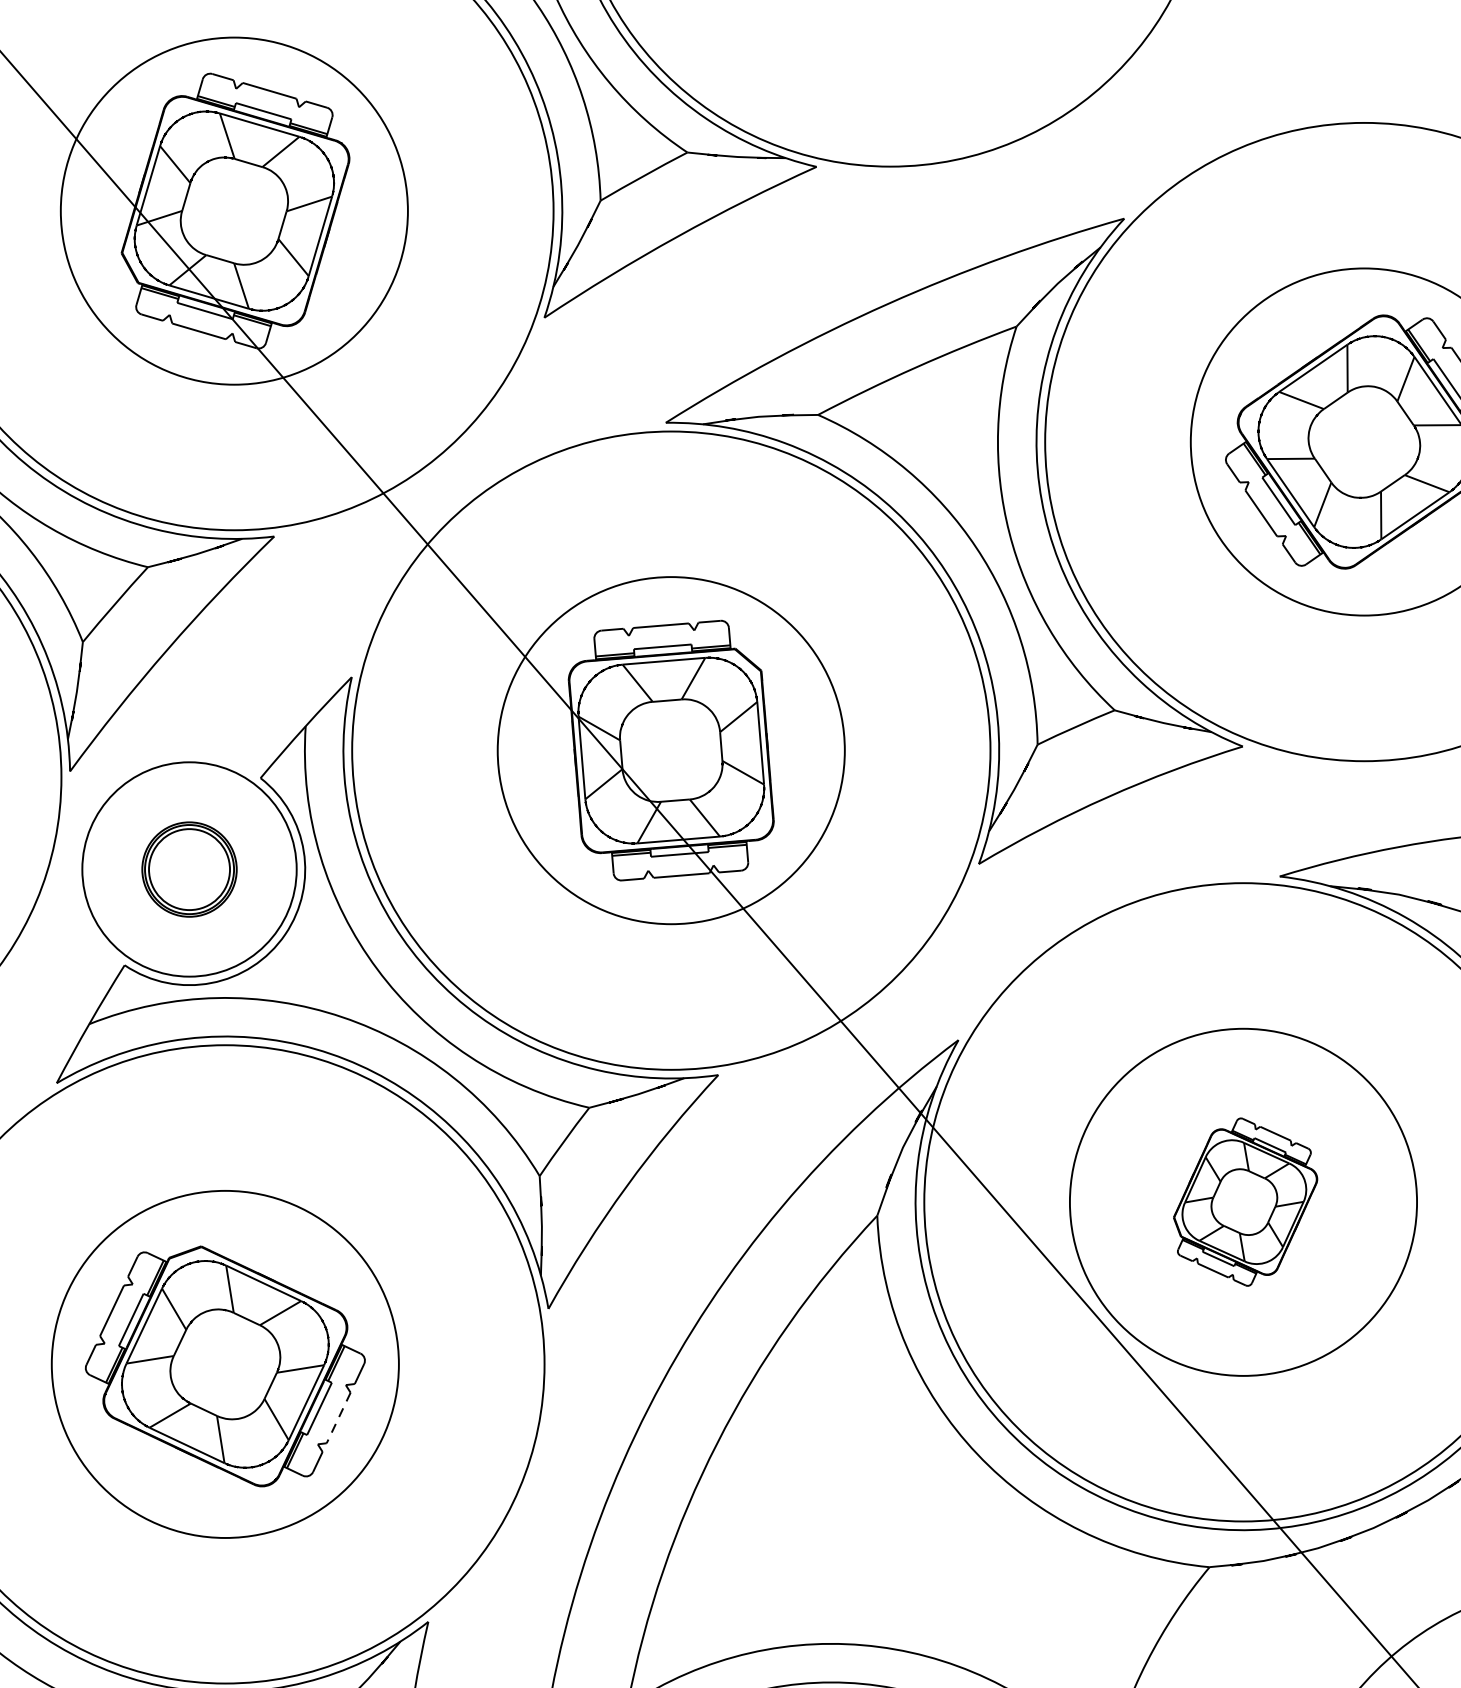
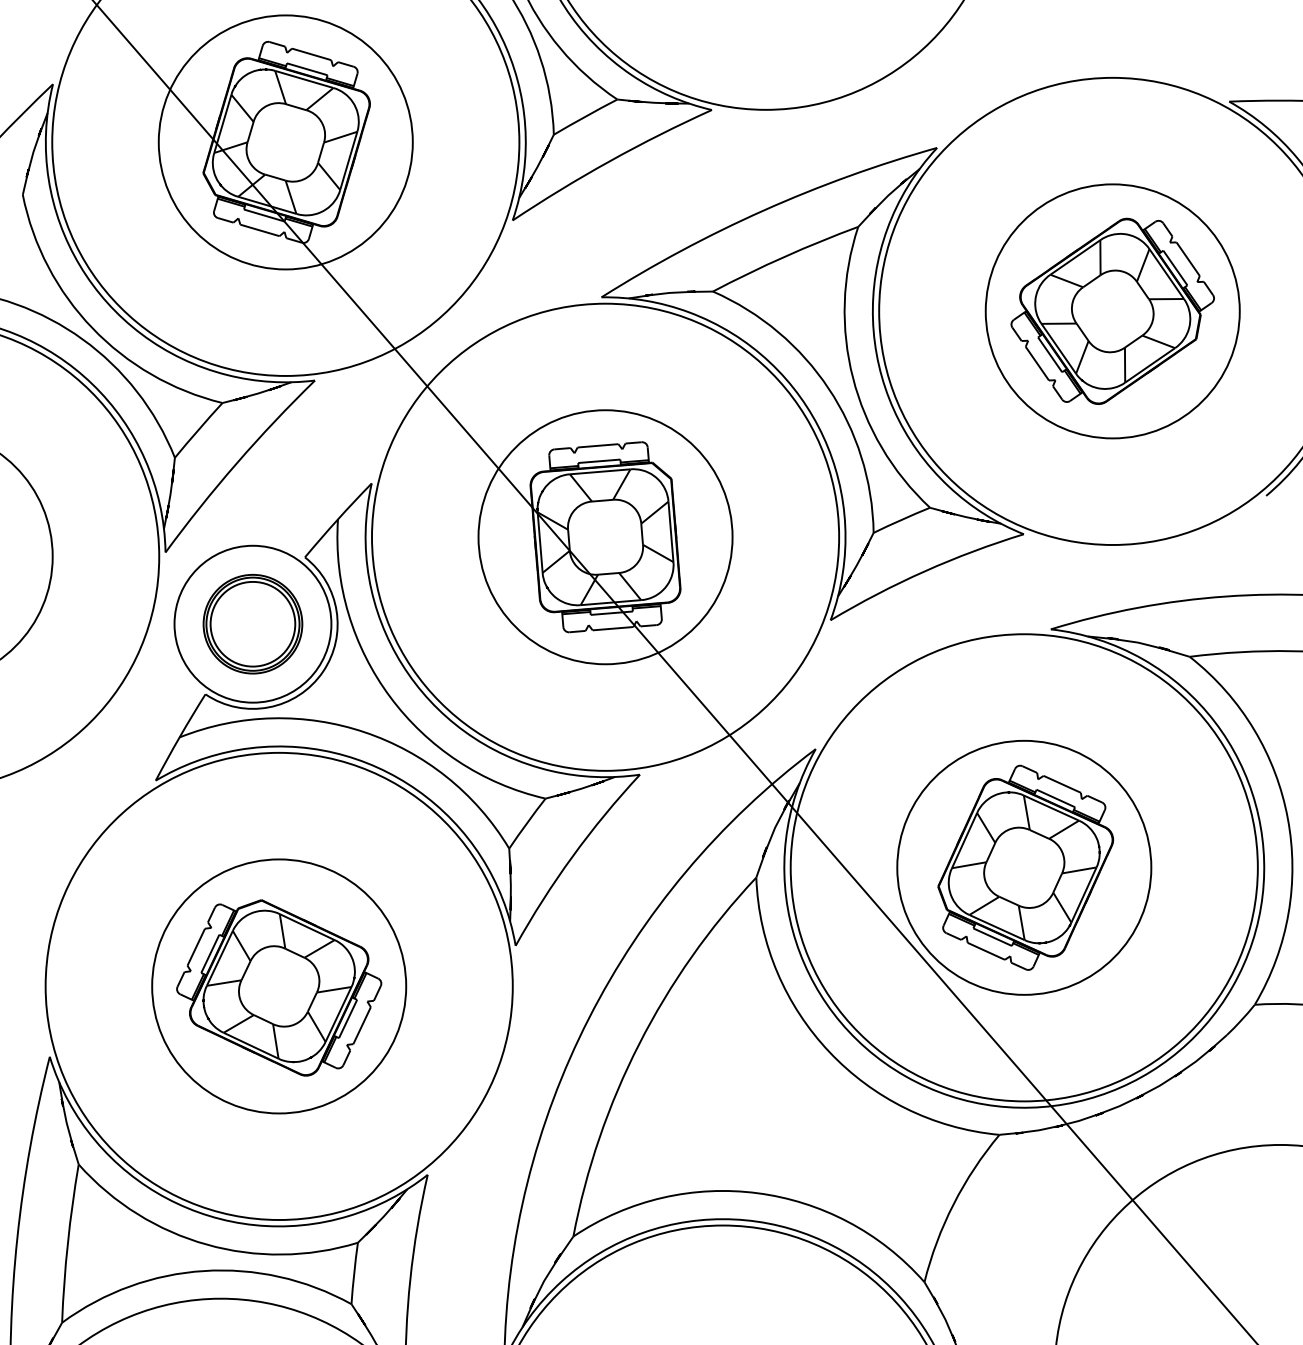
part: (188, 869) -> (252, 624), size x1.43
part: (1245, 1201) -> (1025, 867), size x1.67
line: (337, 1419) -> (361, 1026), dashed -> solid

